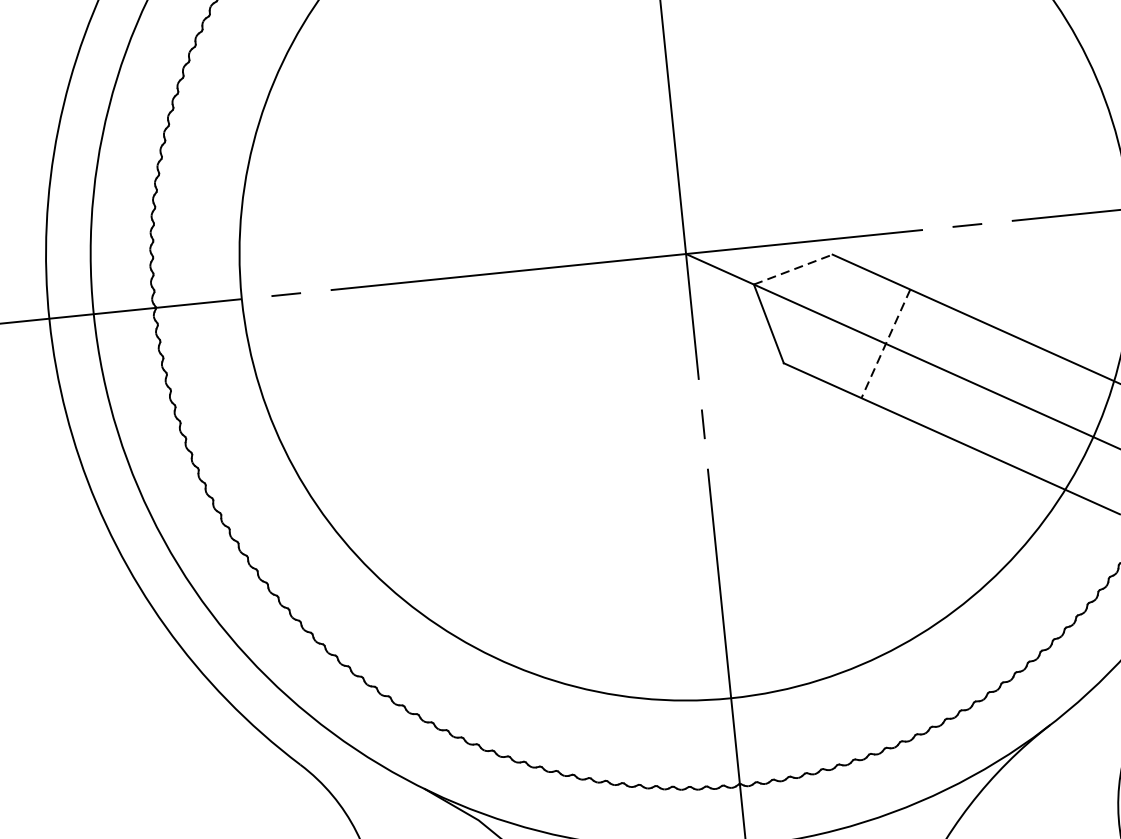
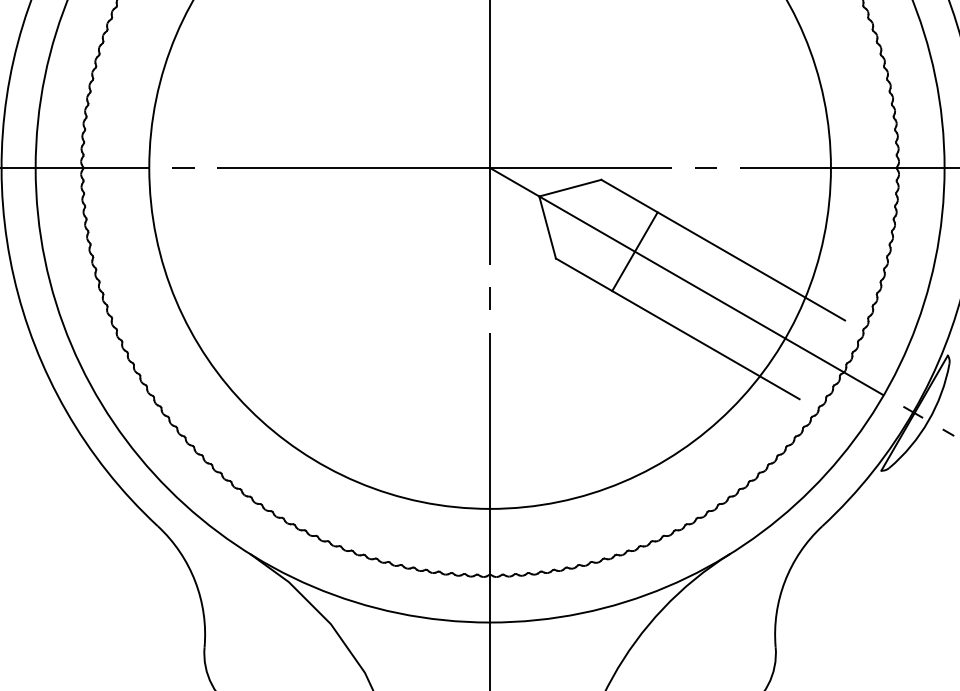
line: (793, 270) -> (570, 188), dashed -> solid
line: (885, 344) -> (634, 252), dashed -> solid

